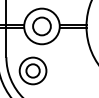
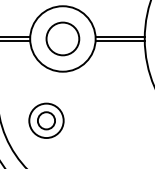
part: (32, 70) -> (45, 119), size x0.7

